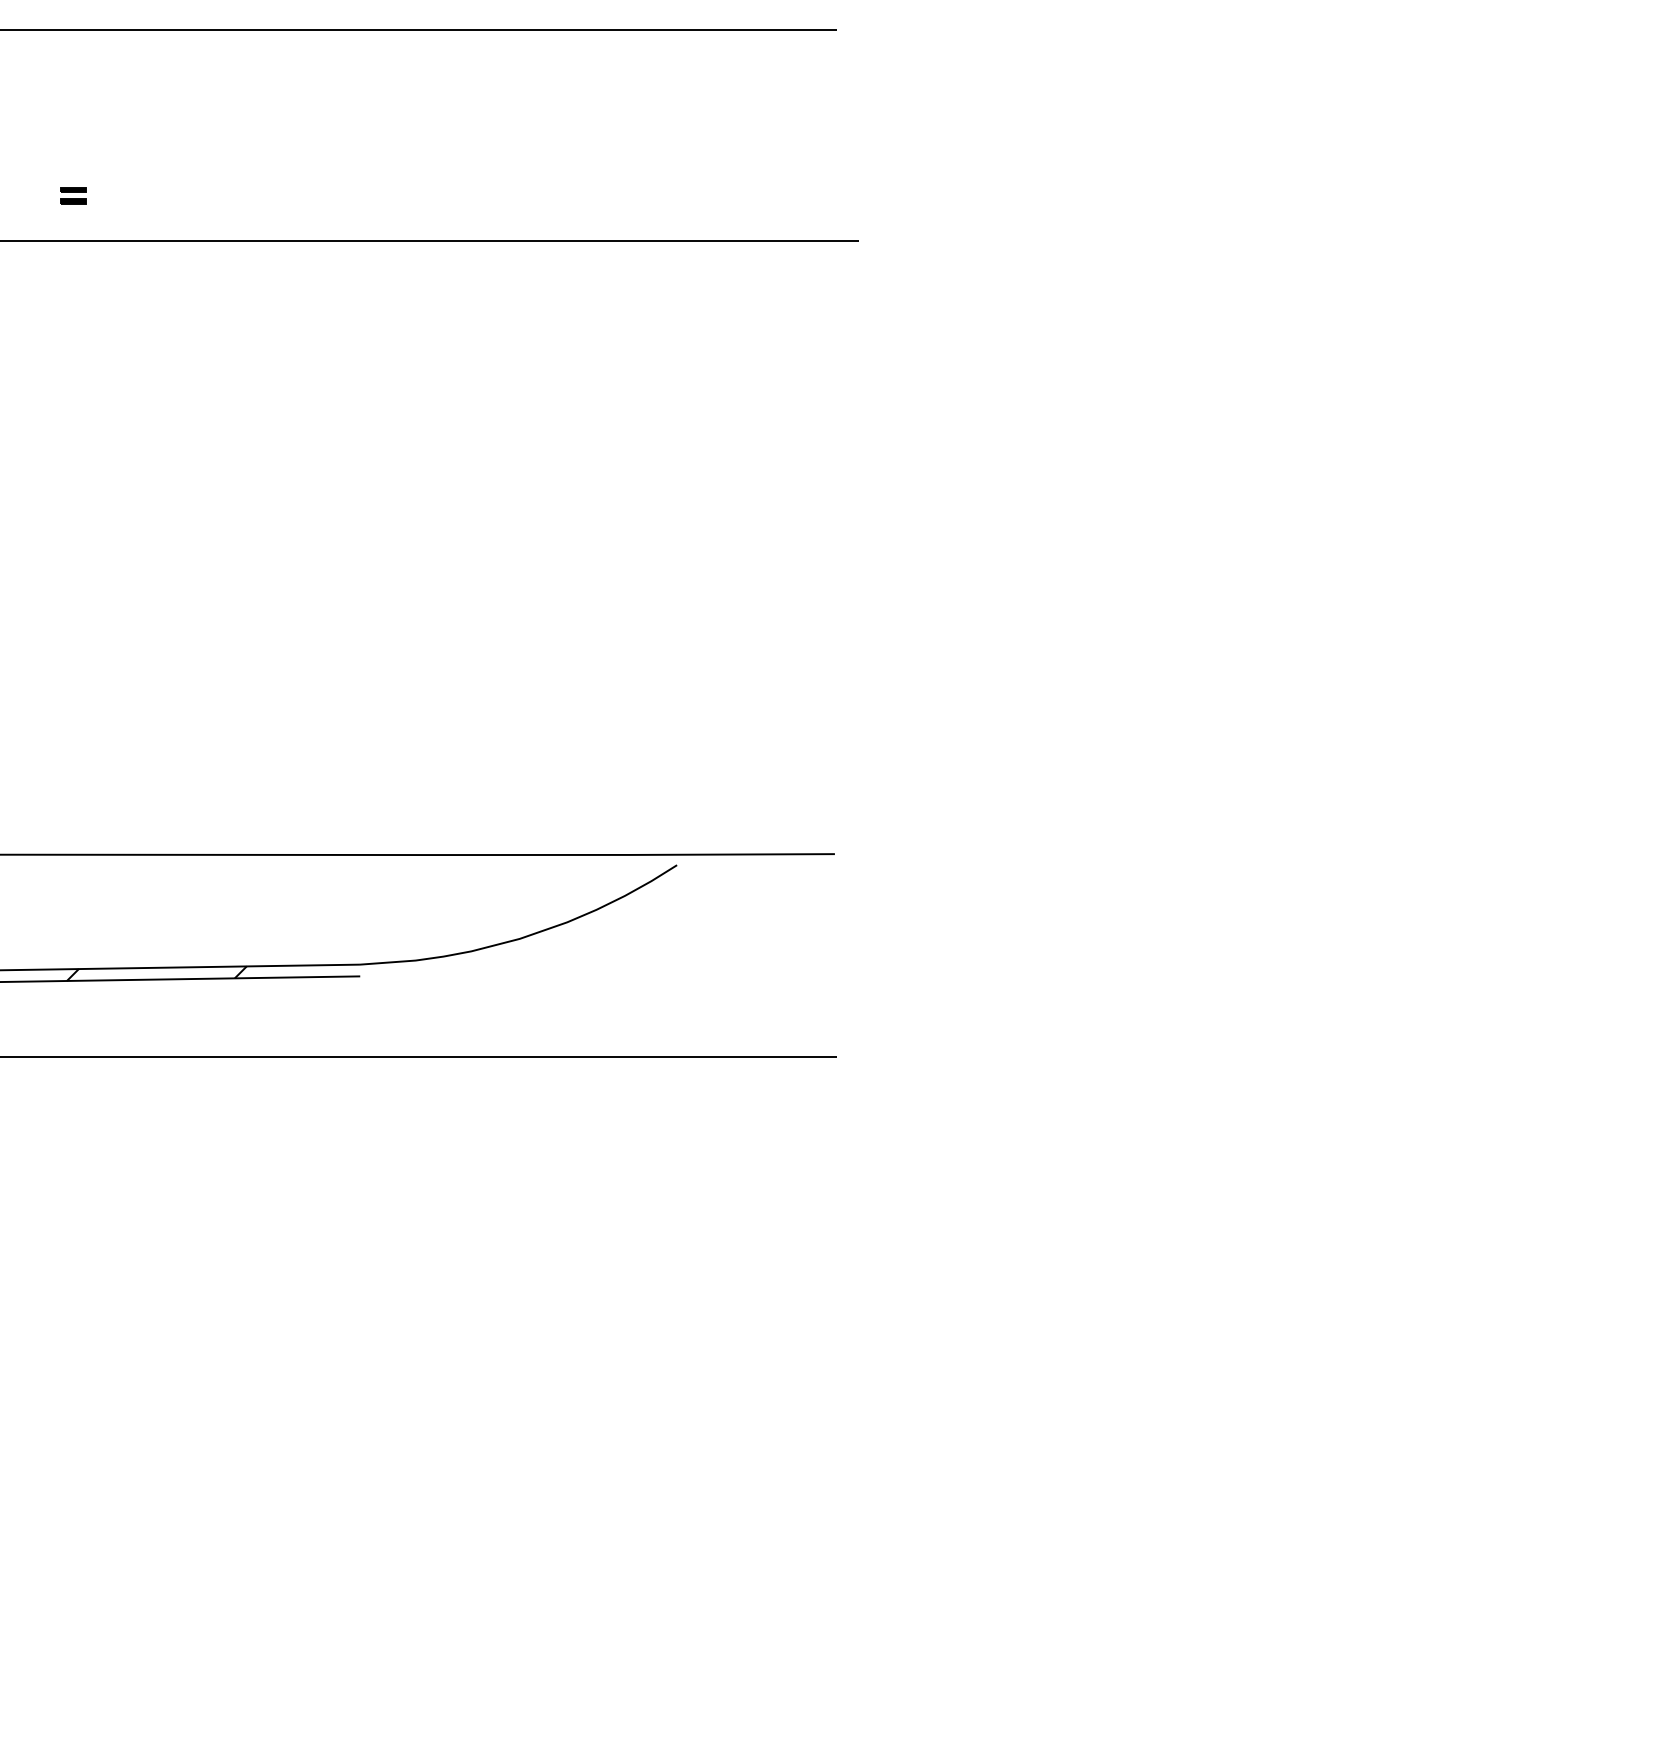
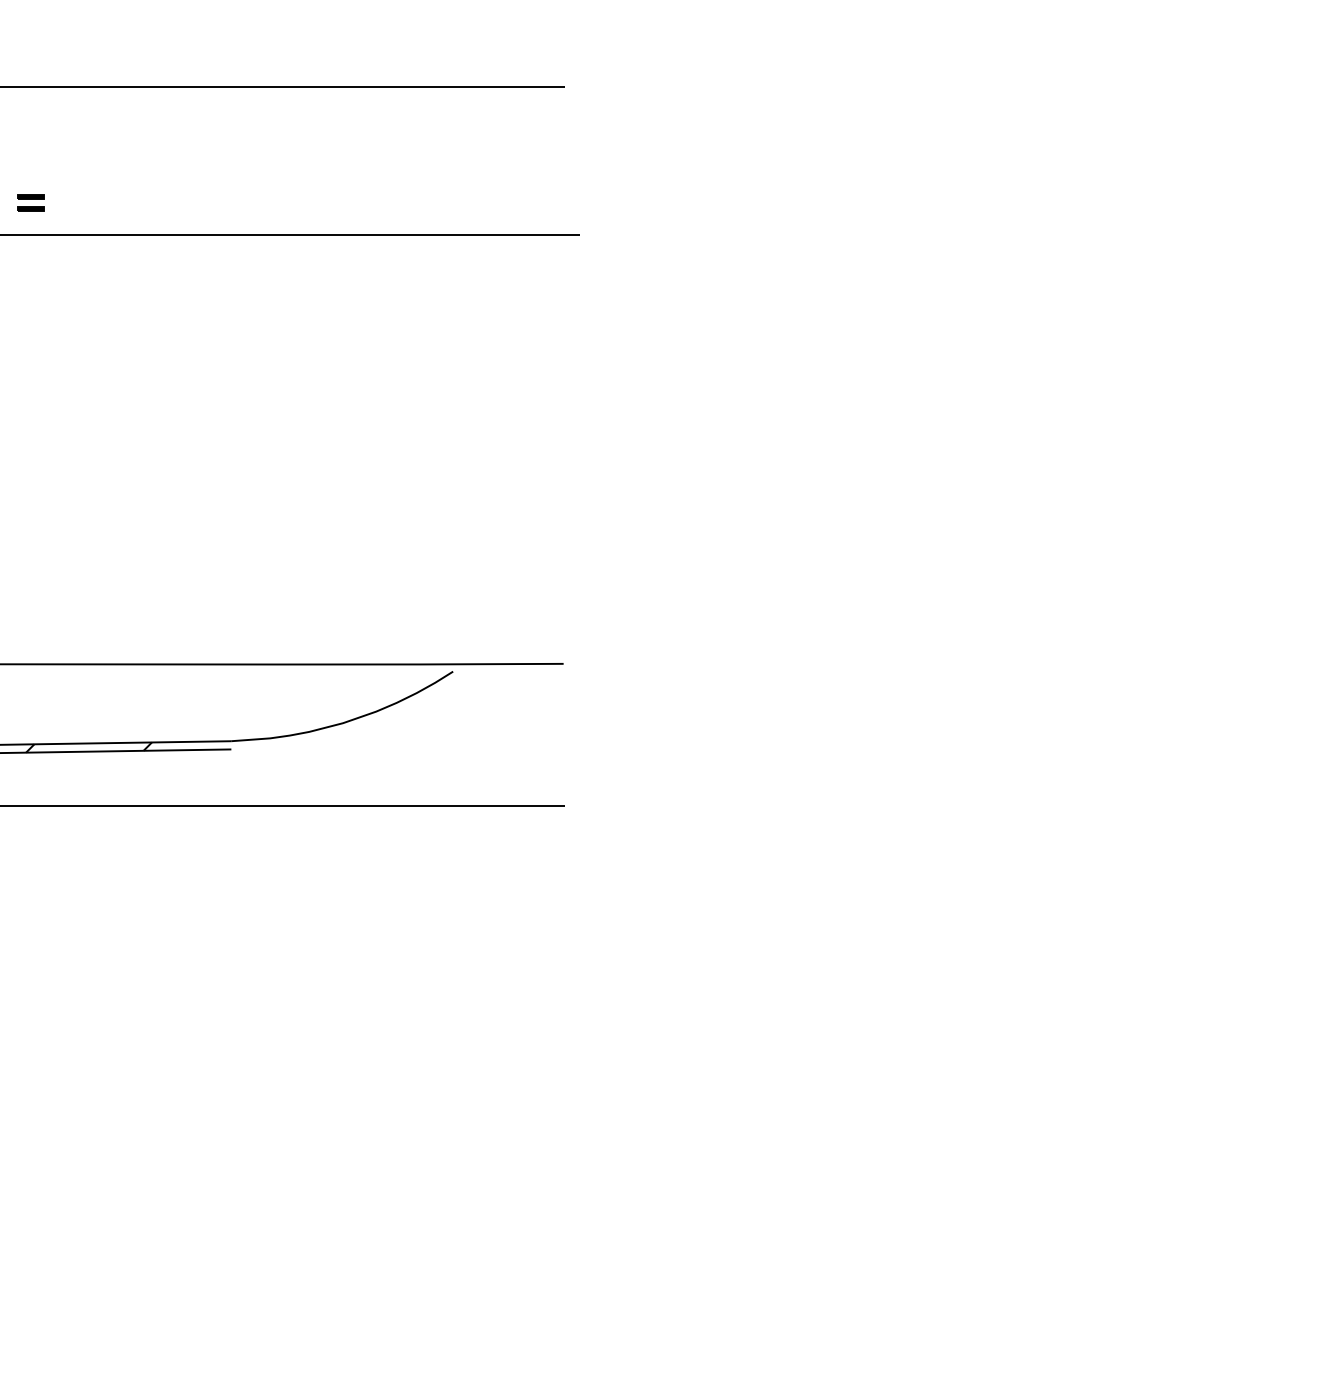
part: (73, 194) -> (30, 202), size x1.43

